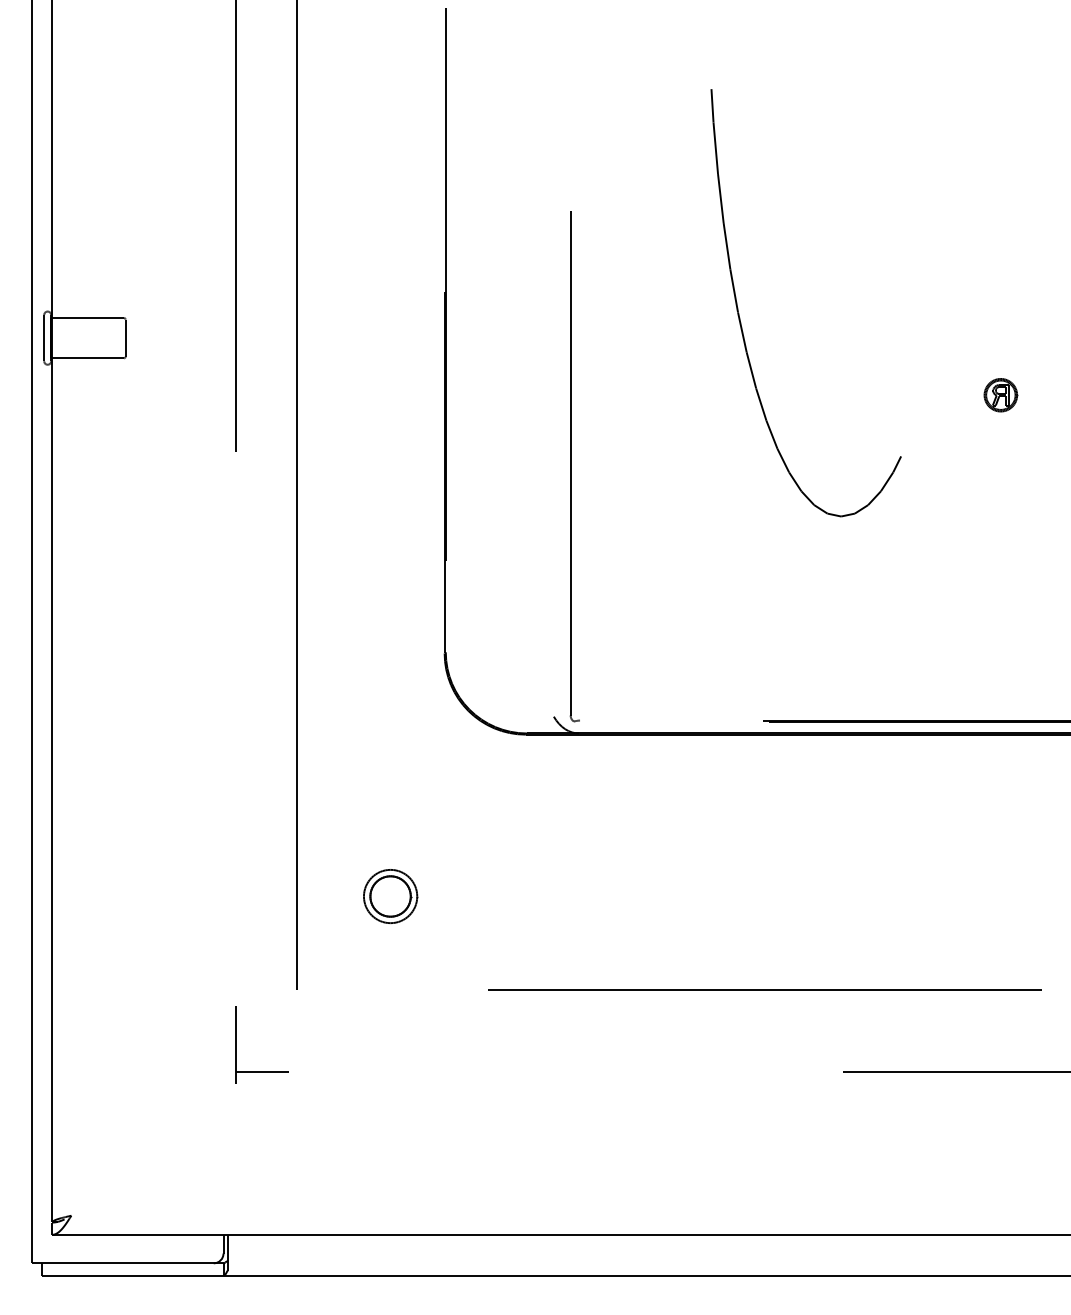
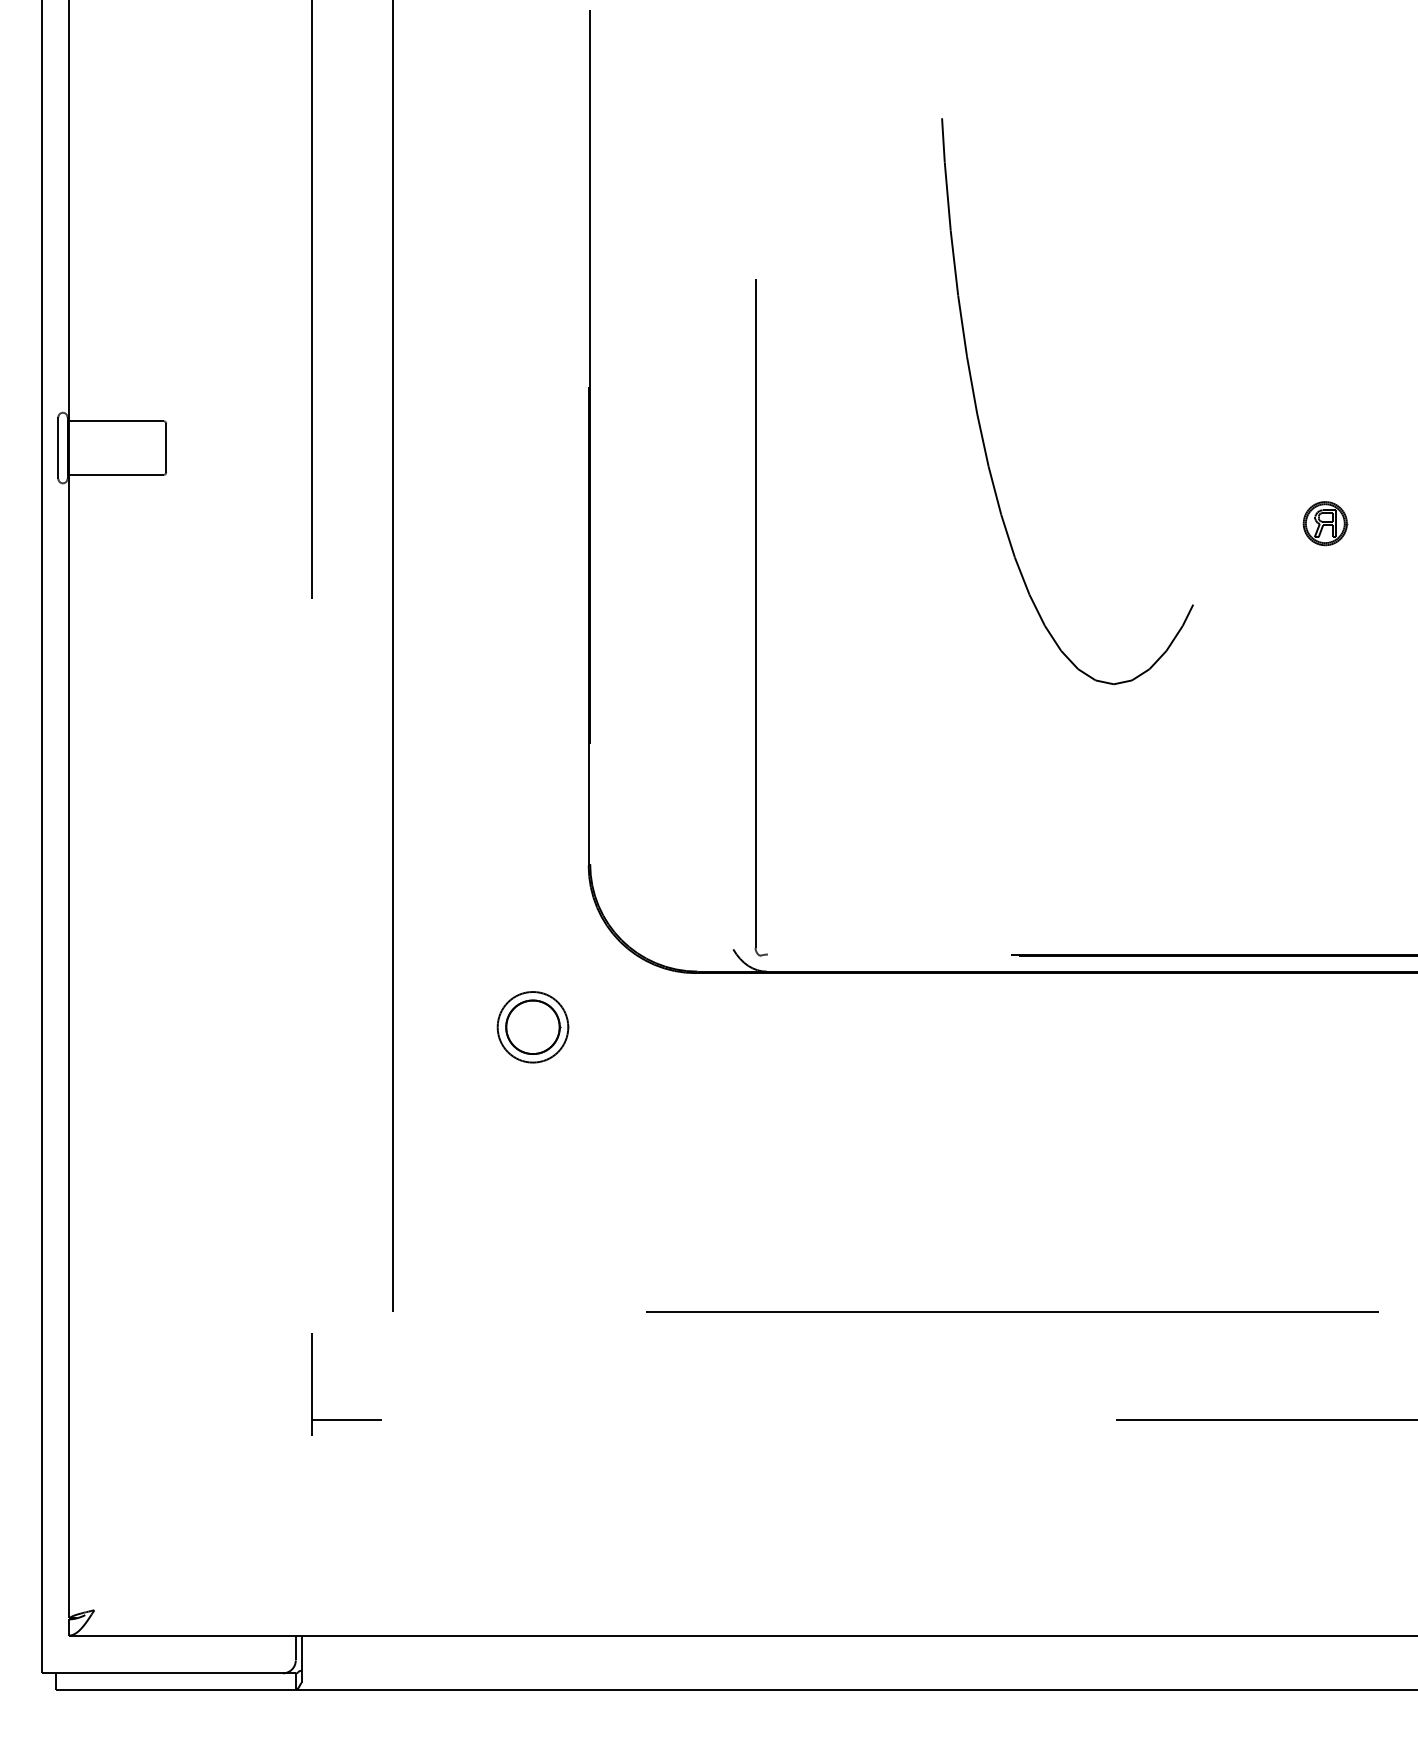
part: (390, 896) -> (532, 1027), moved

